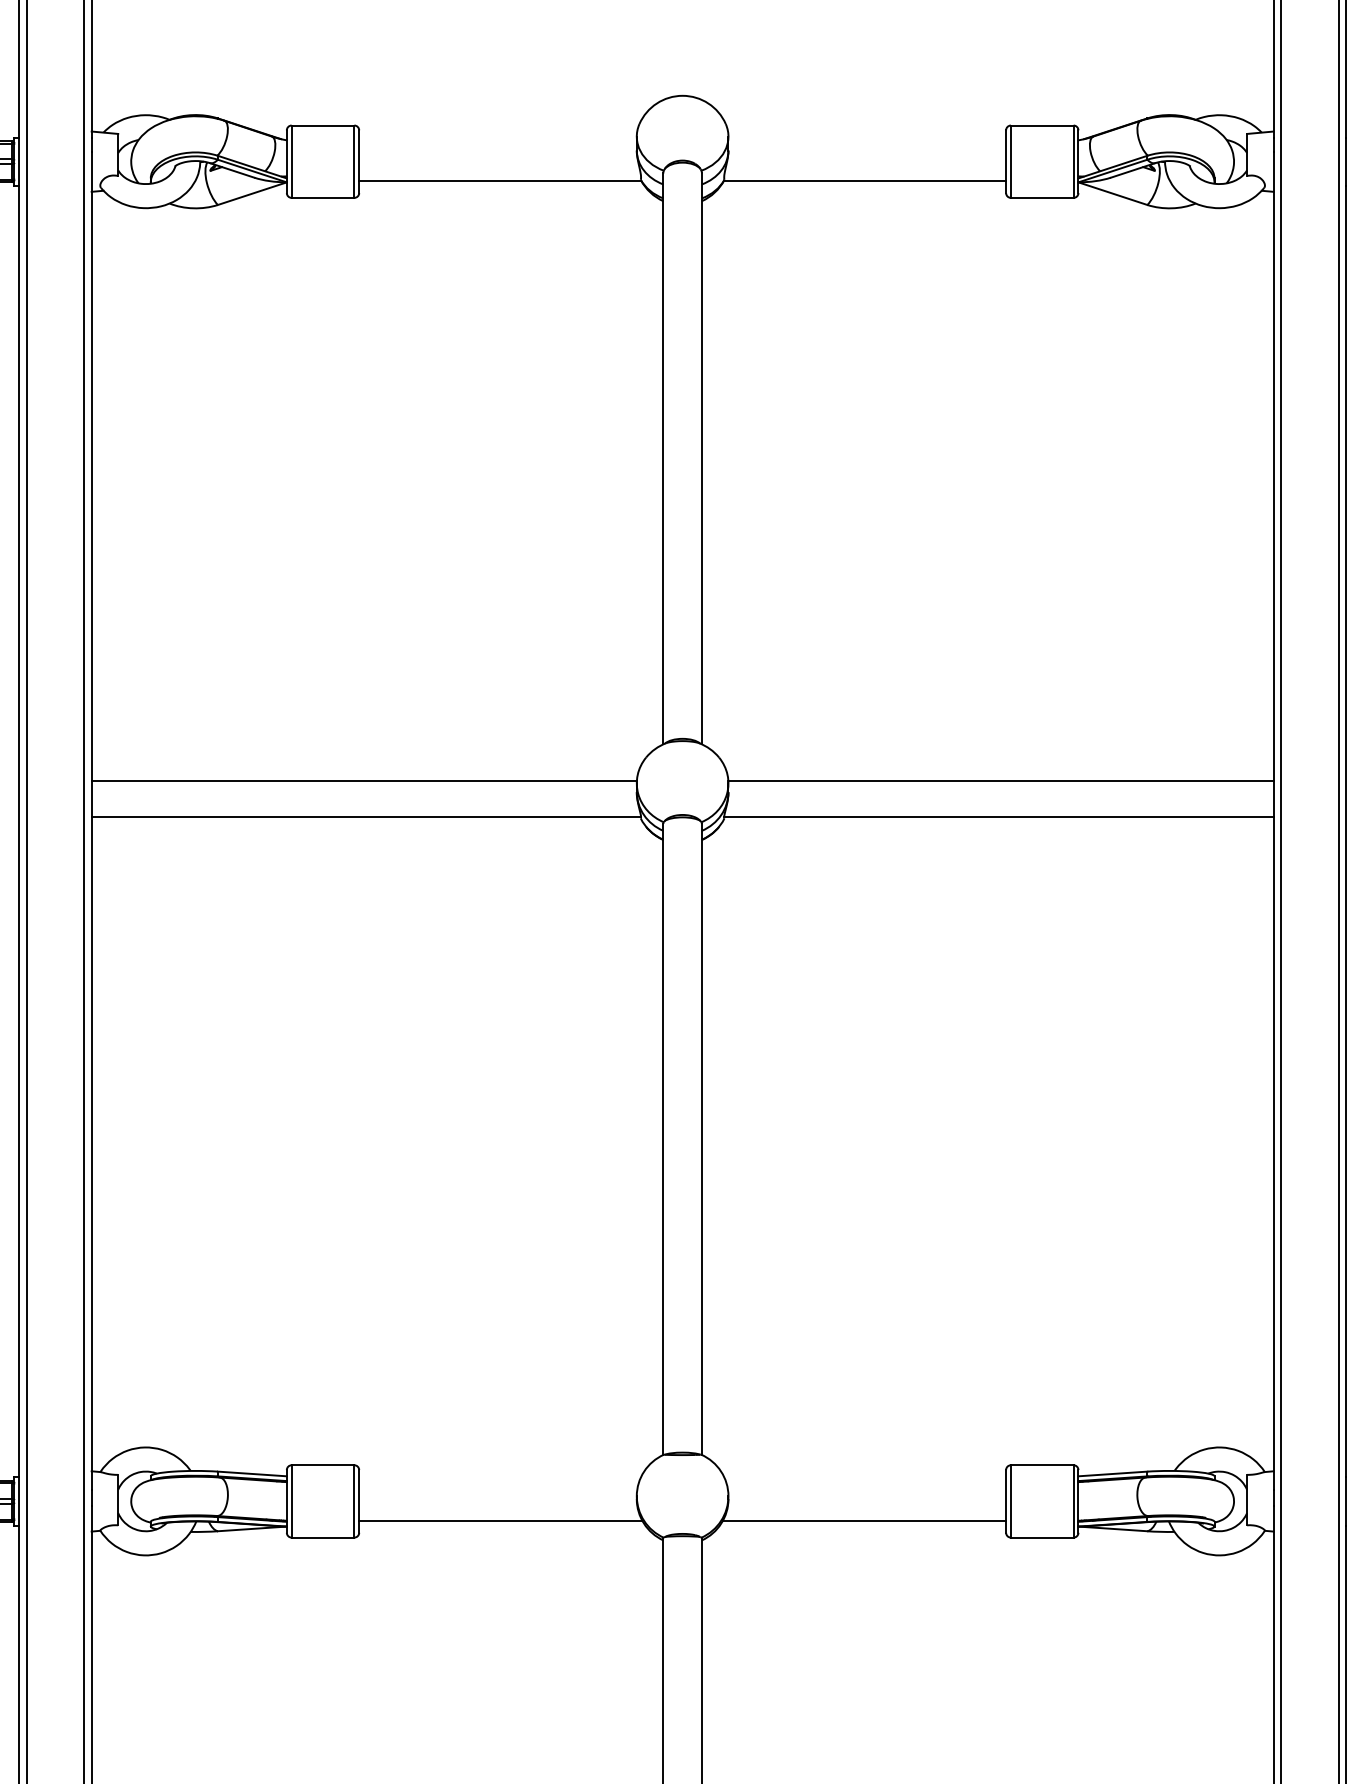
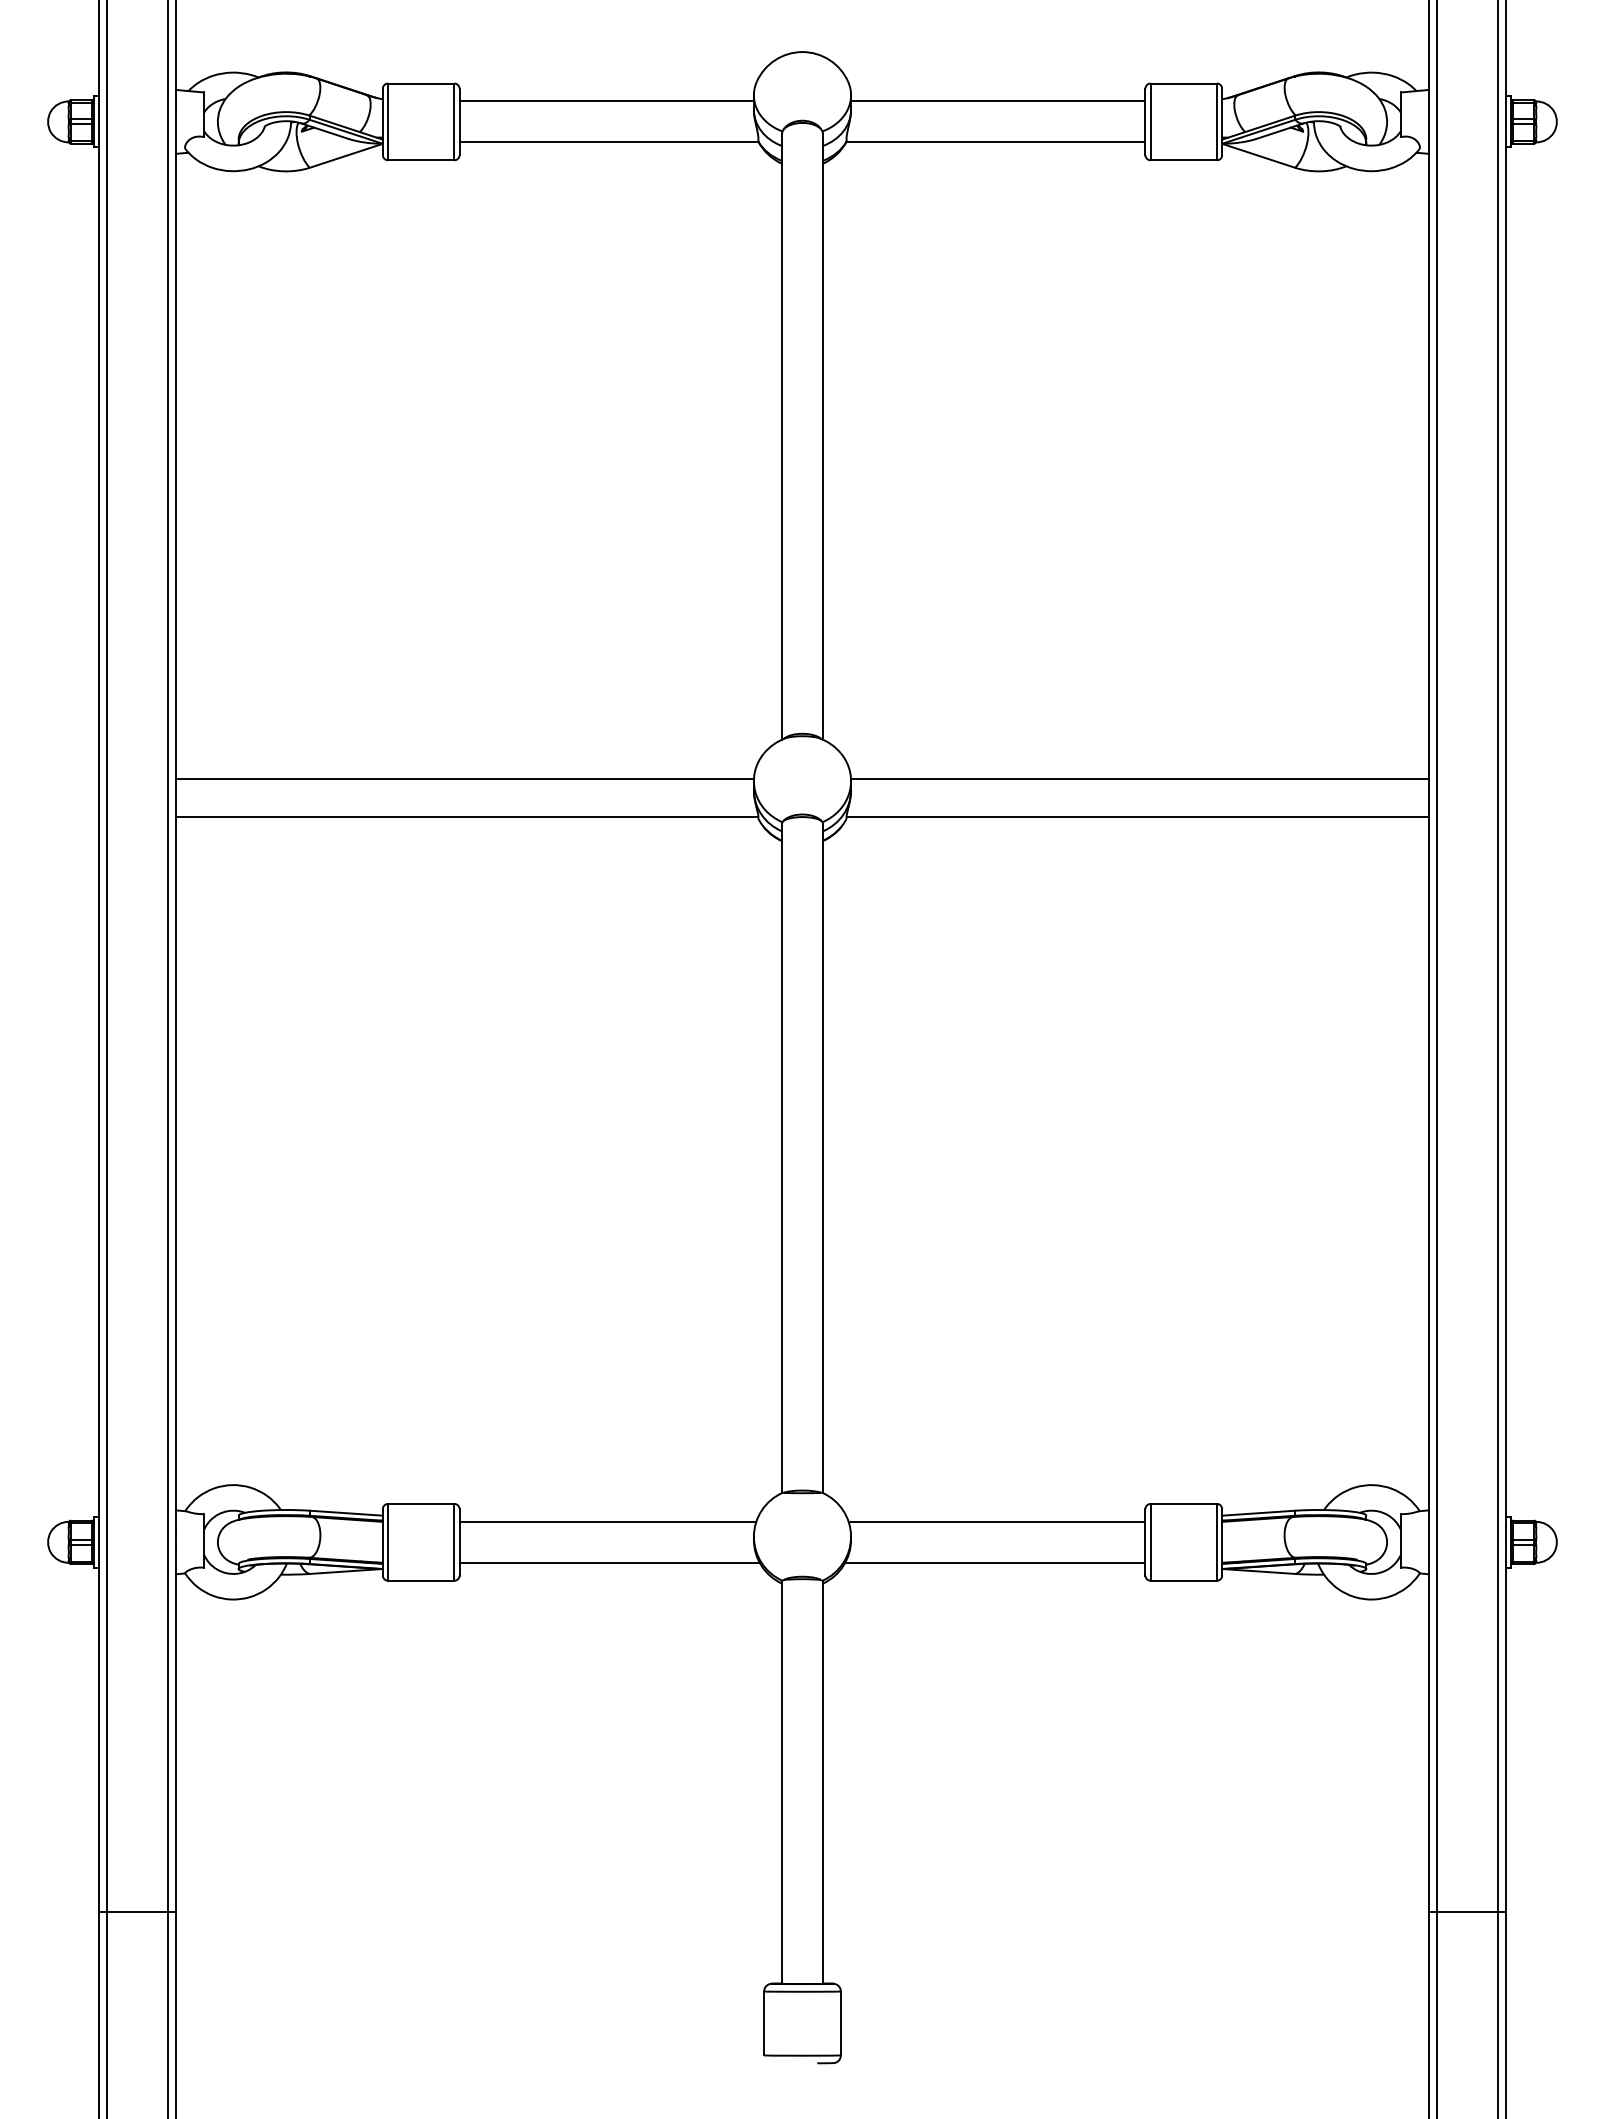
line: (497, 142) -> (606, 101), added
line: (867, 142) -> (998, 101), added
line: (498, 1481) -> (607, 1521), added
line: (865, 1481) -> (996, 1521), added

